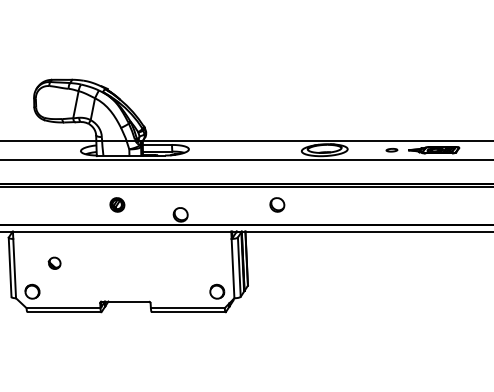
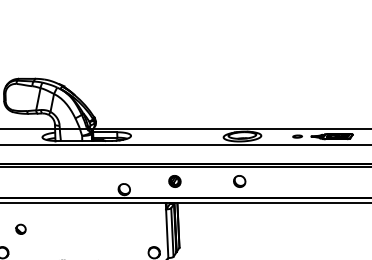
part: (117, 204) -> (175, 181), moved
part: (277, 204) -> (239, 181), moved

